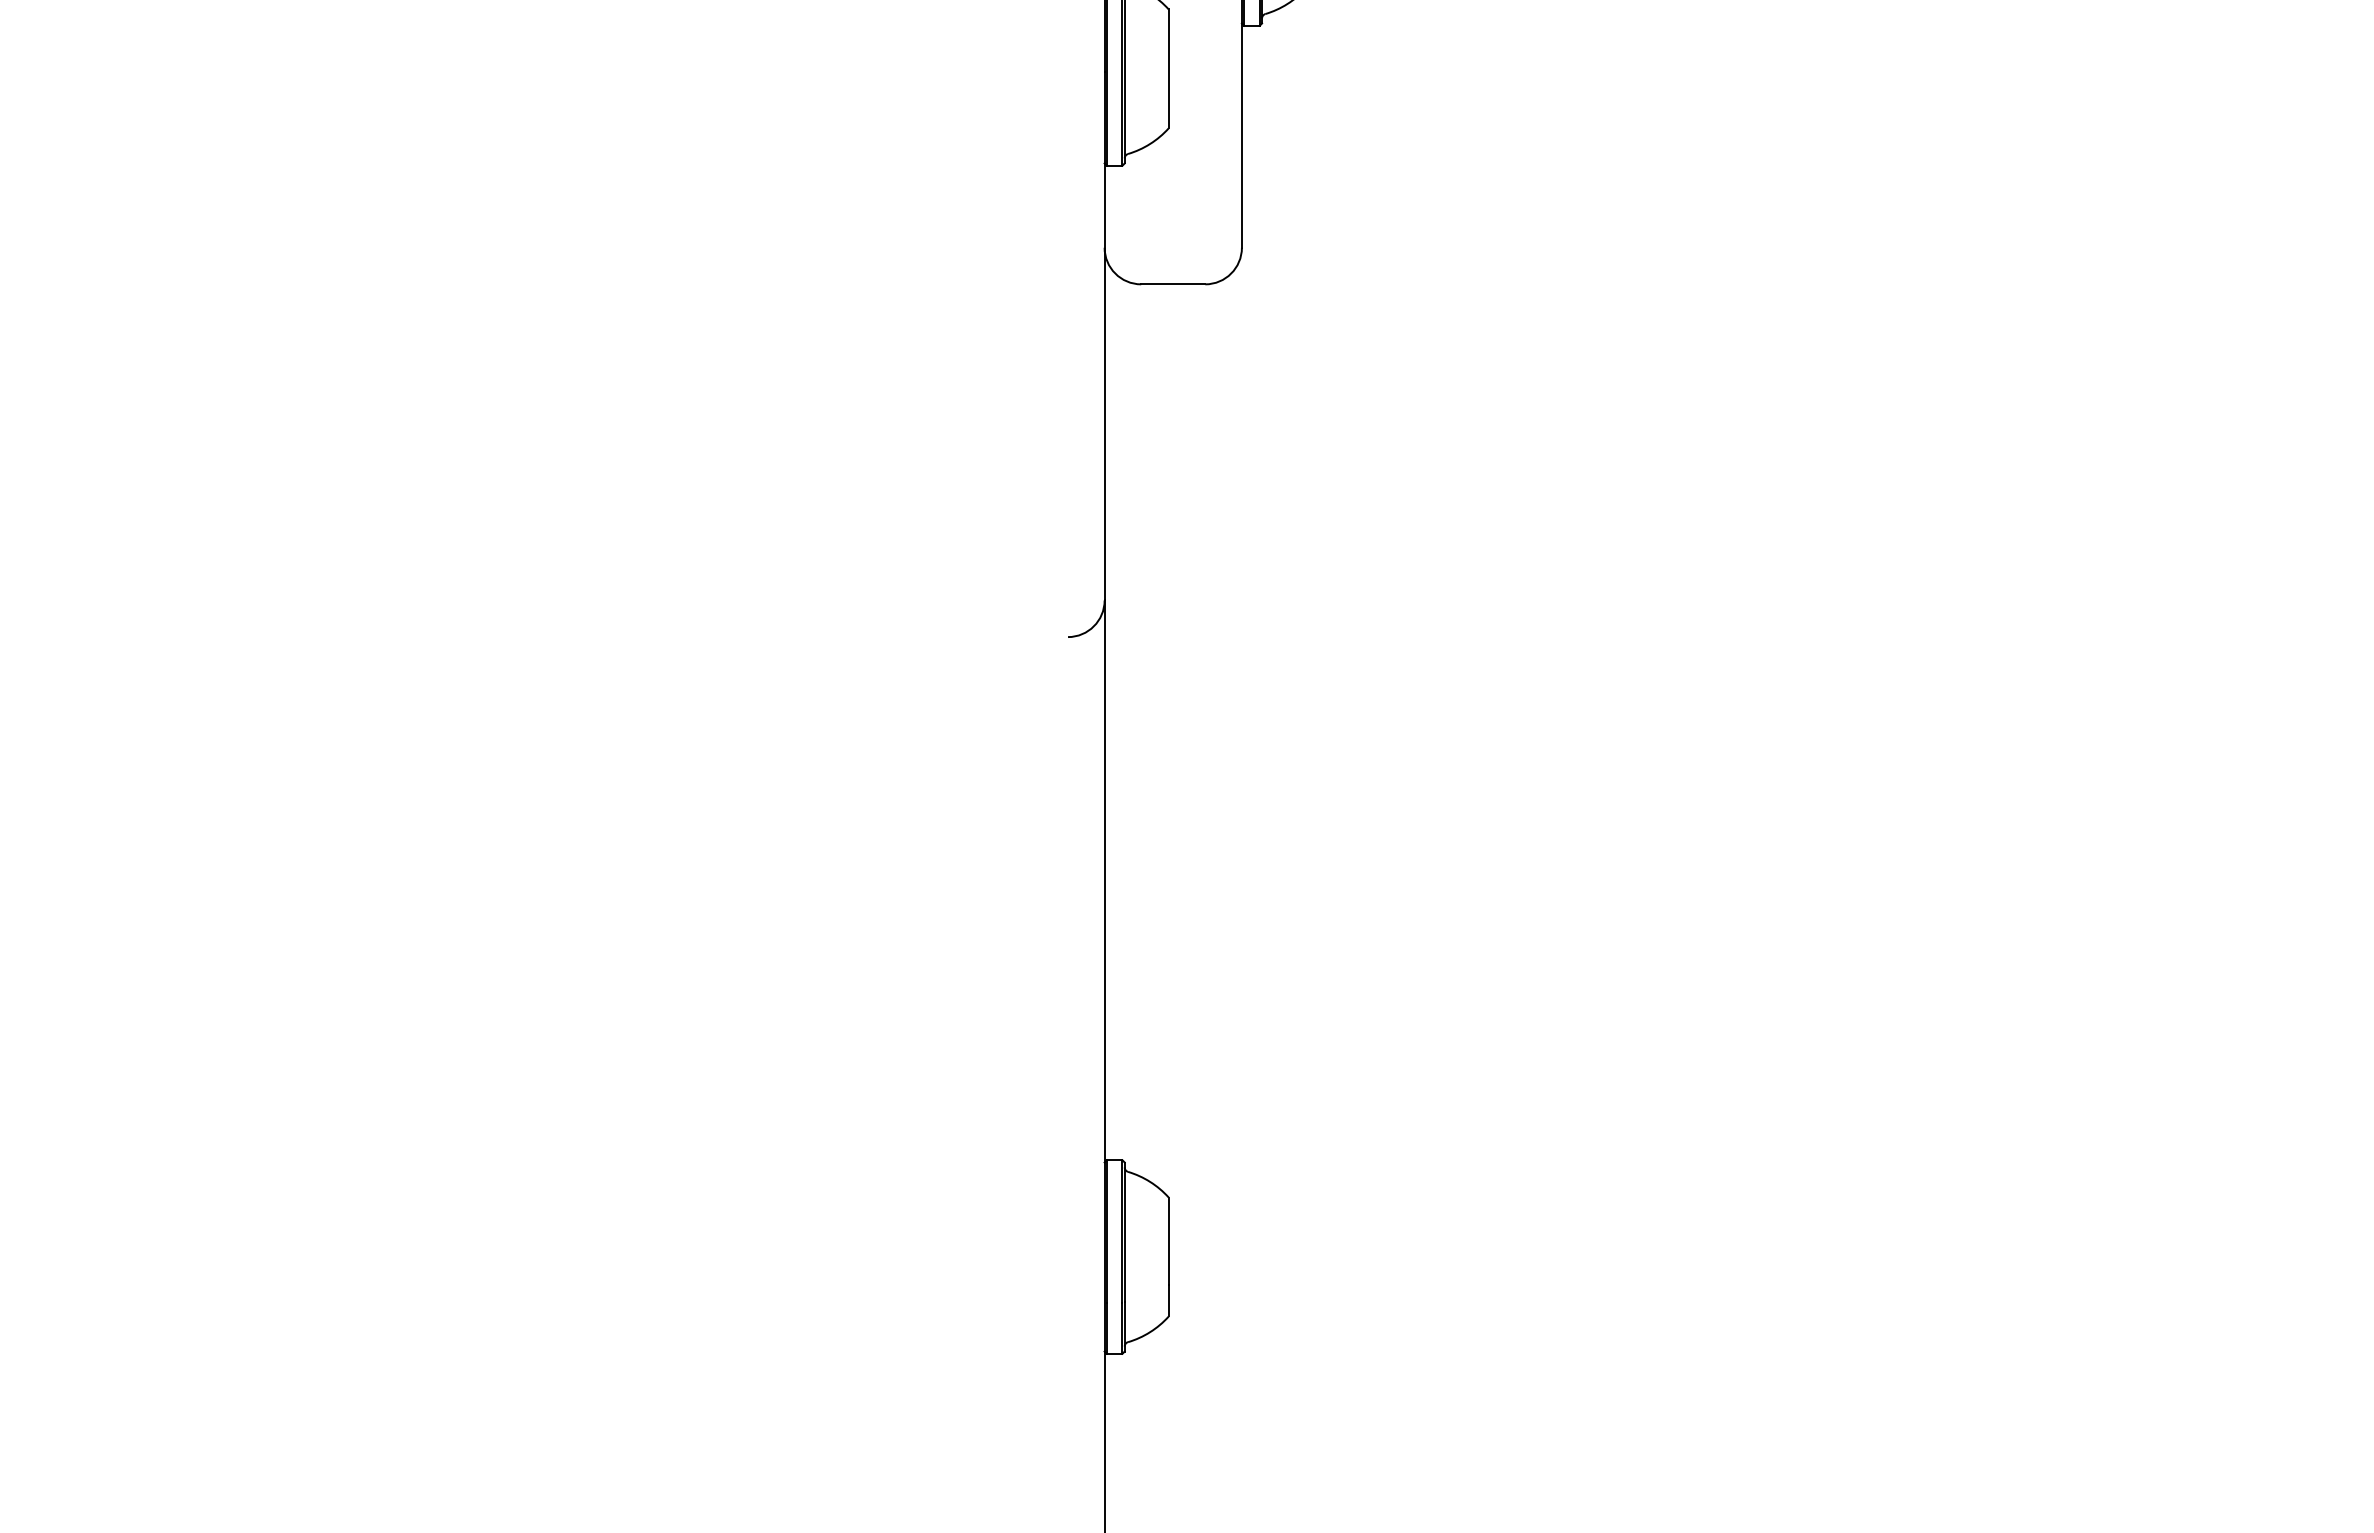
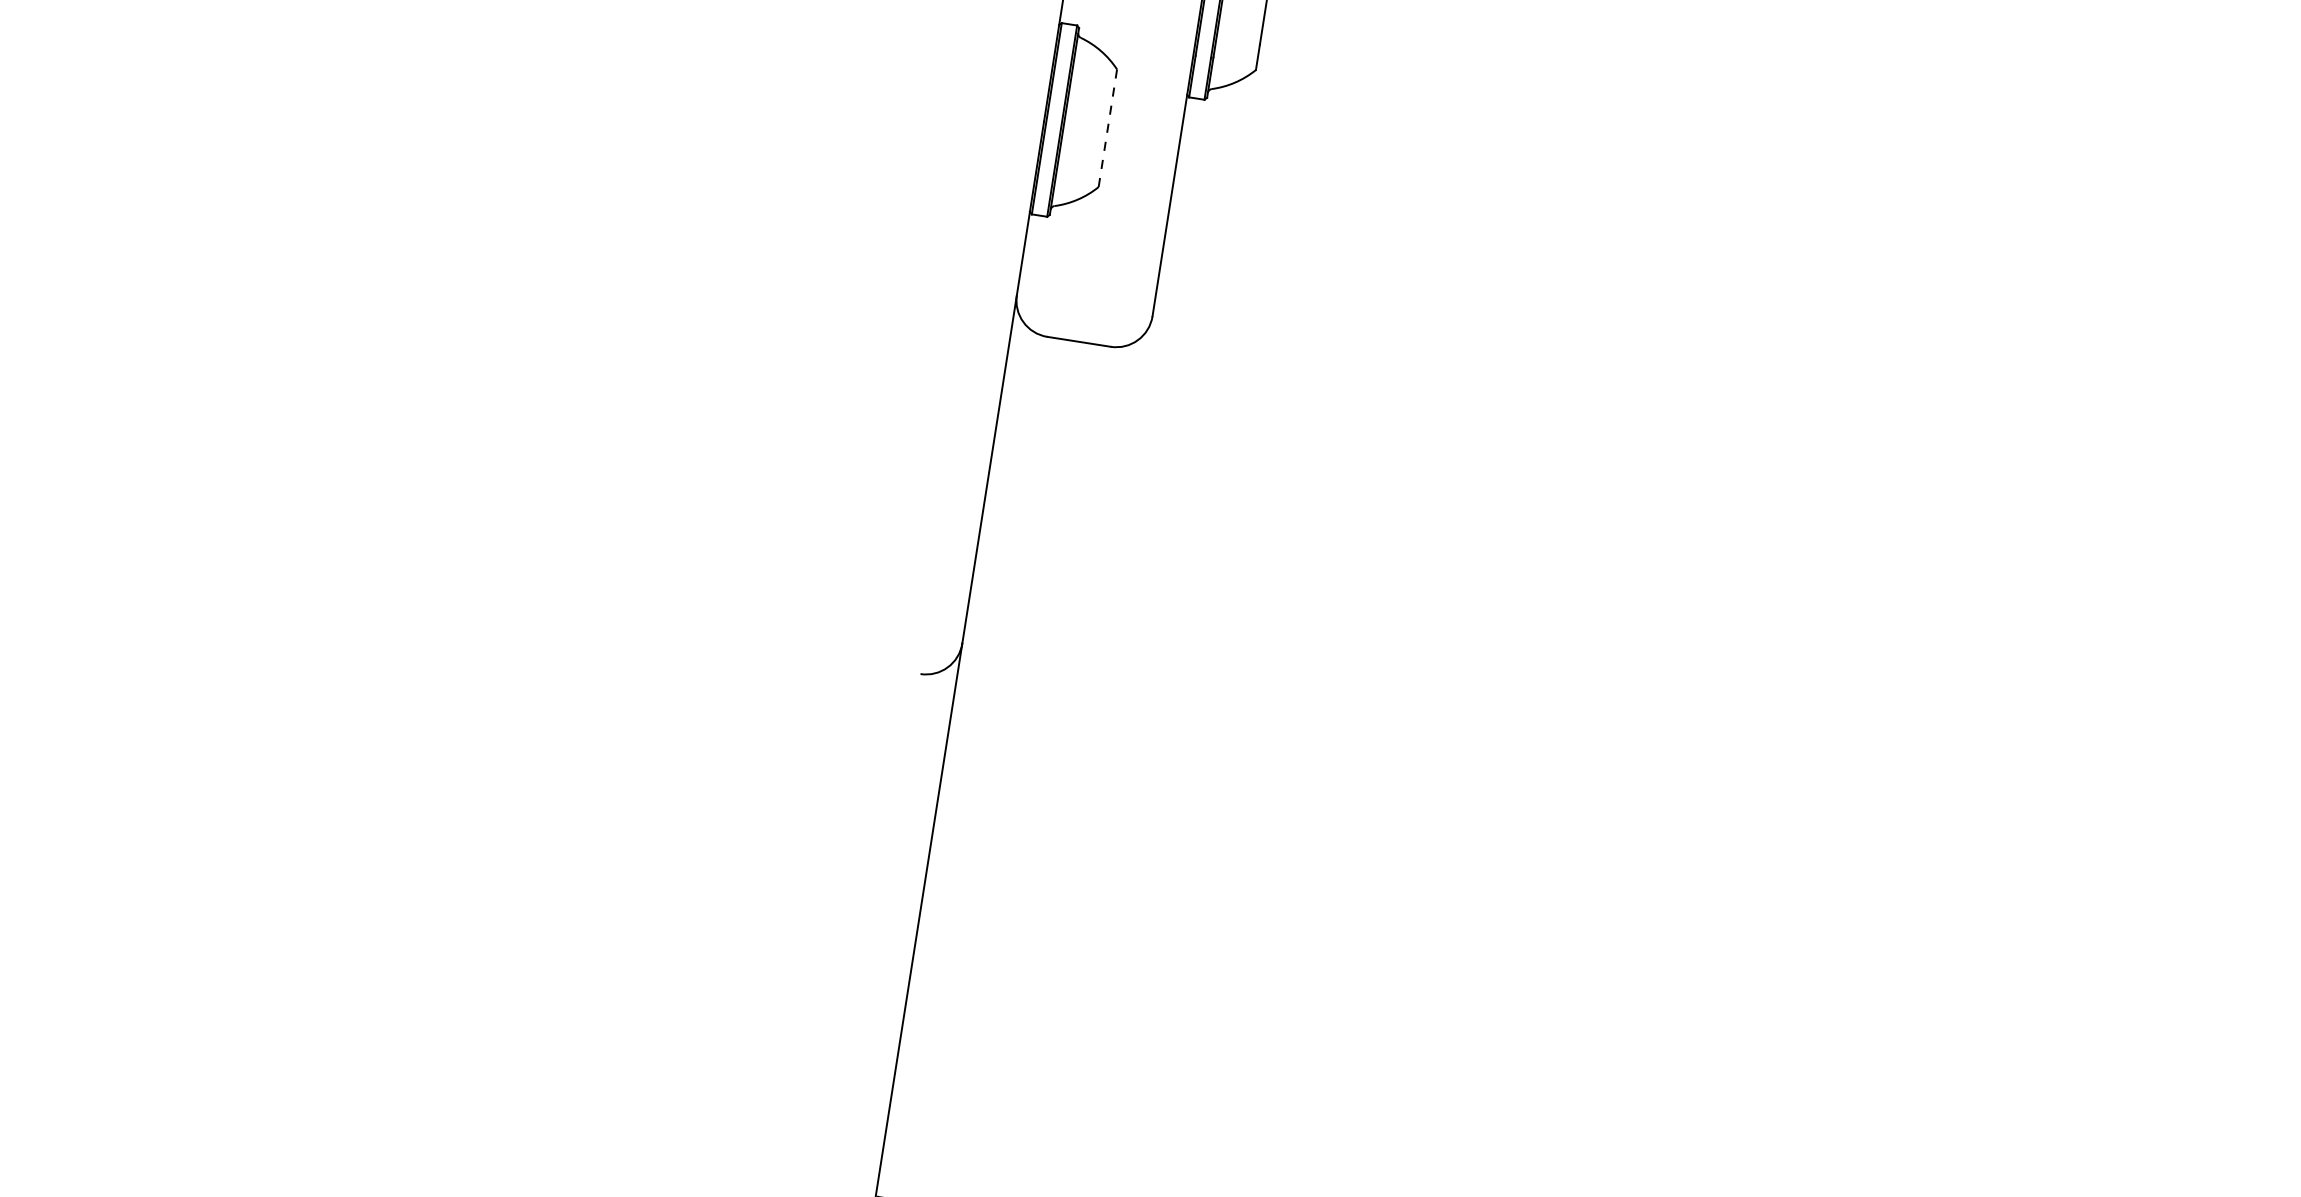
line: (1168, 69) -> (1107, 128), solid -> dashed

